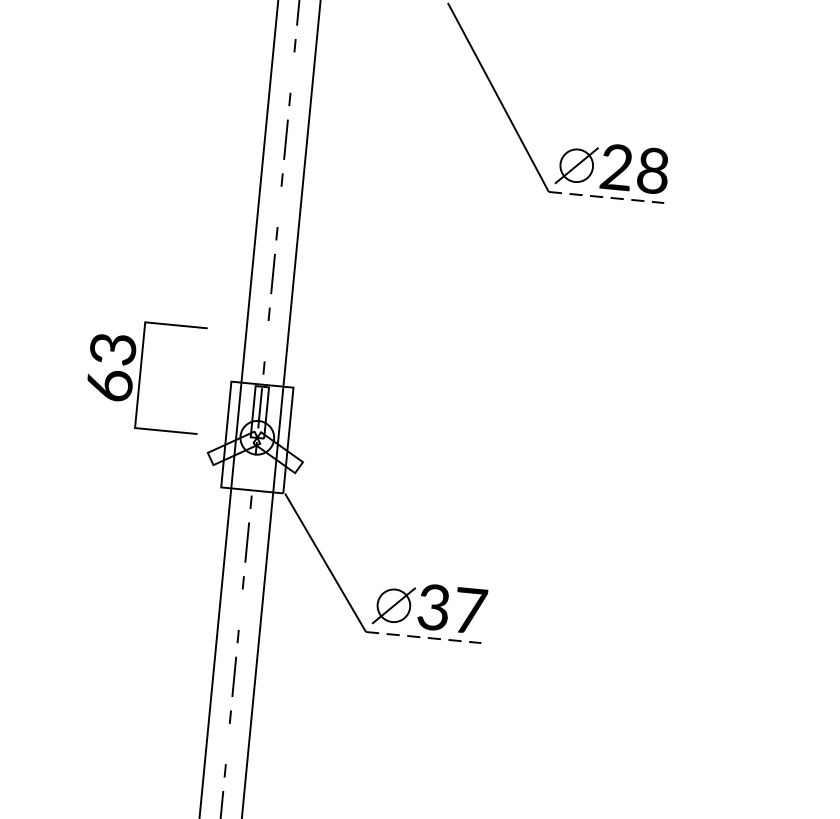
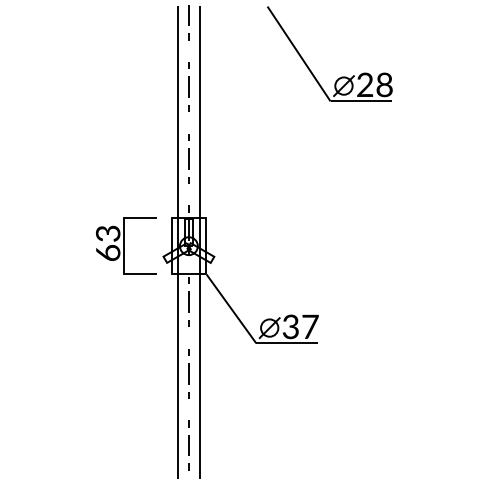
line: (606, 197) -> (361, 101), dashed -> solid
part: (145, 374) -> (126, 245), moved
line: (424, 637) -> (287, 343), dashed -> solid

